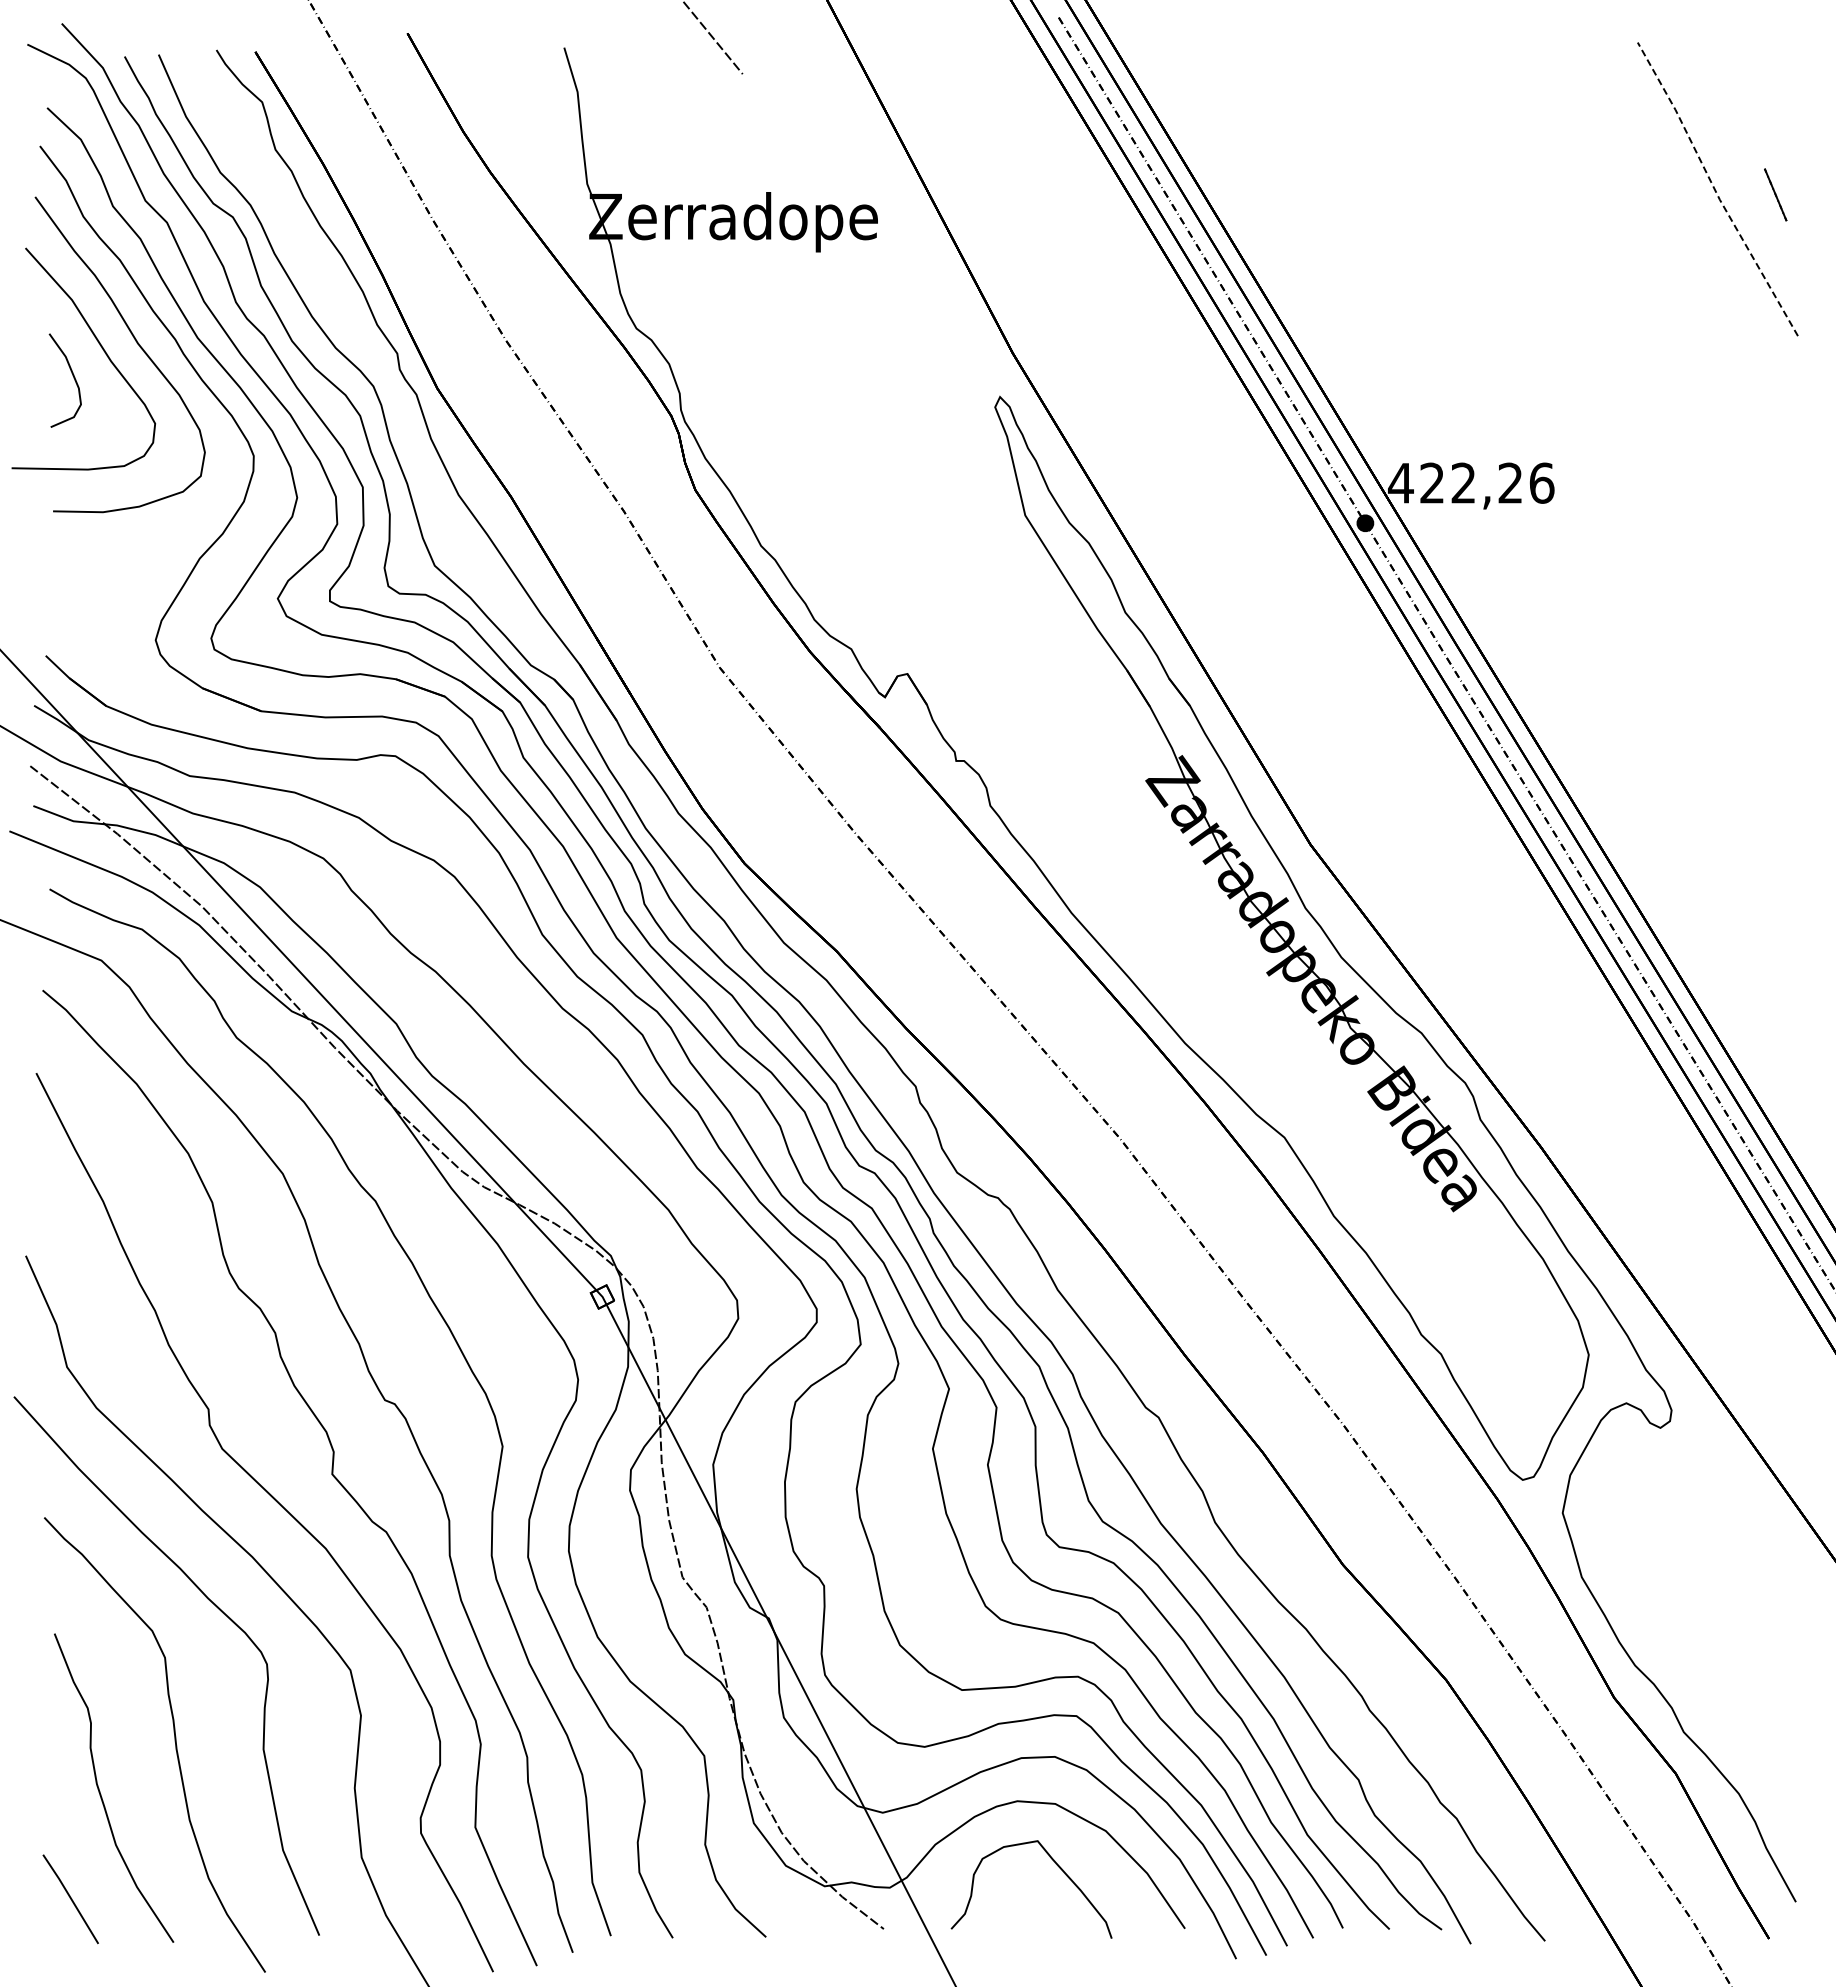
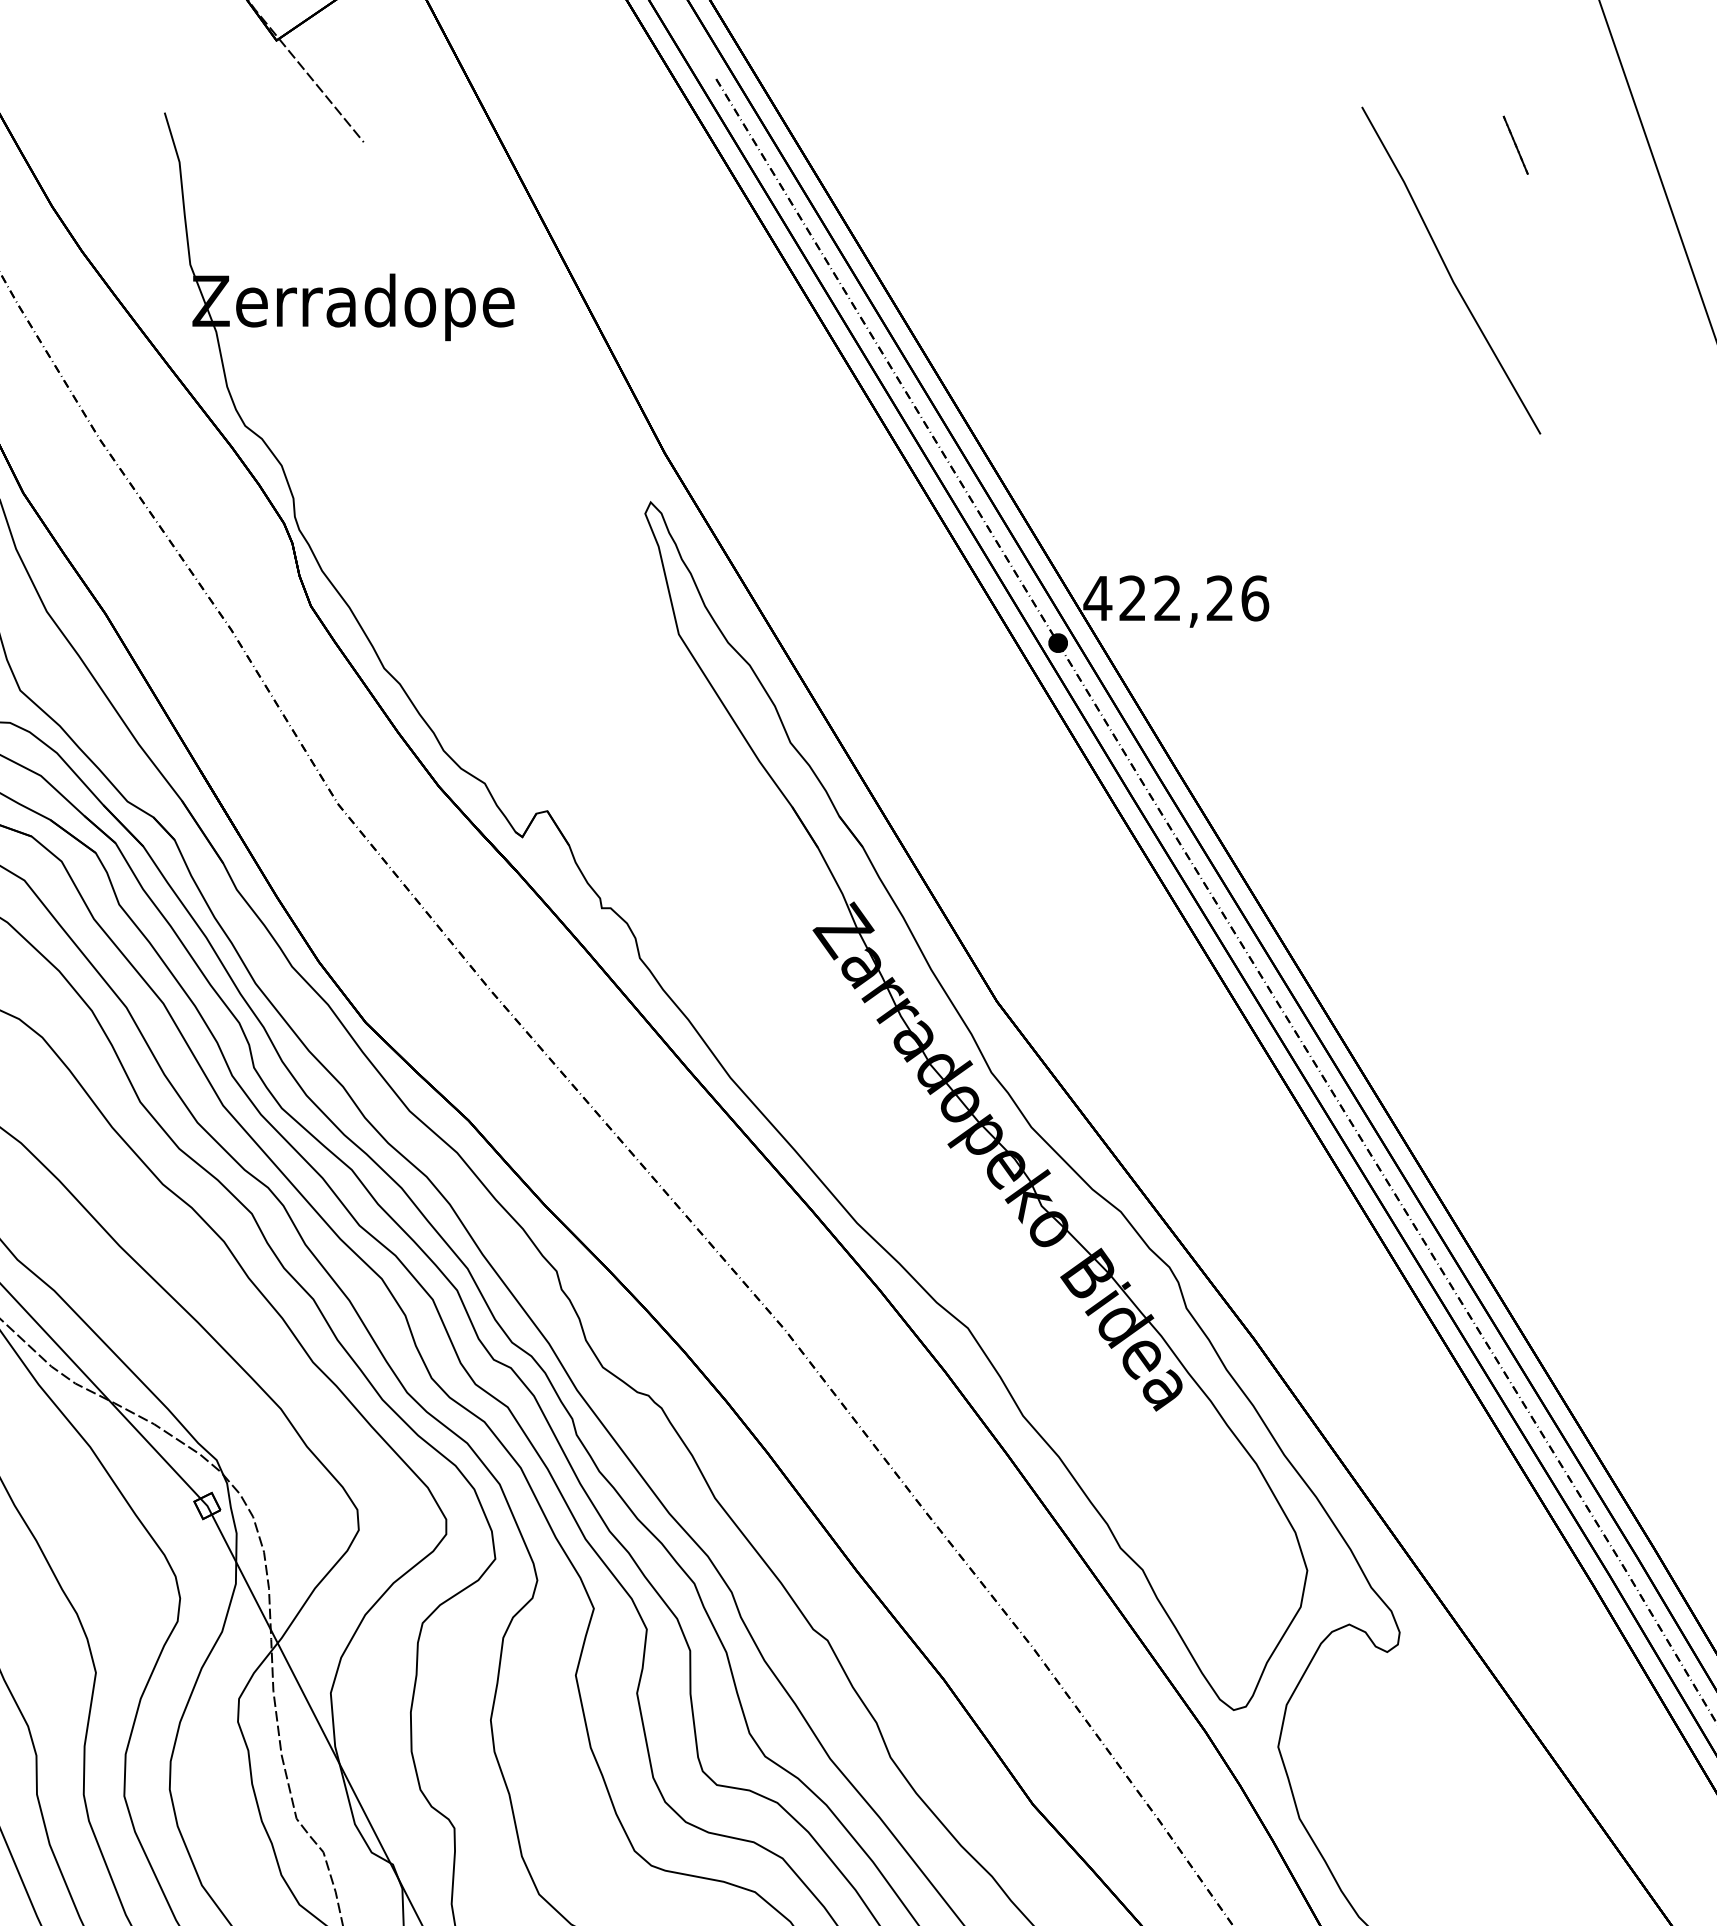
line: (1715, 190) -> (1448, 271), dashed -> solid
line: (1775, 194) -> (1515, 144), moved

